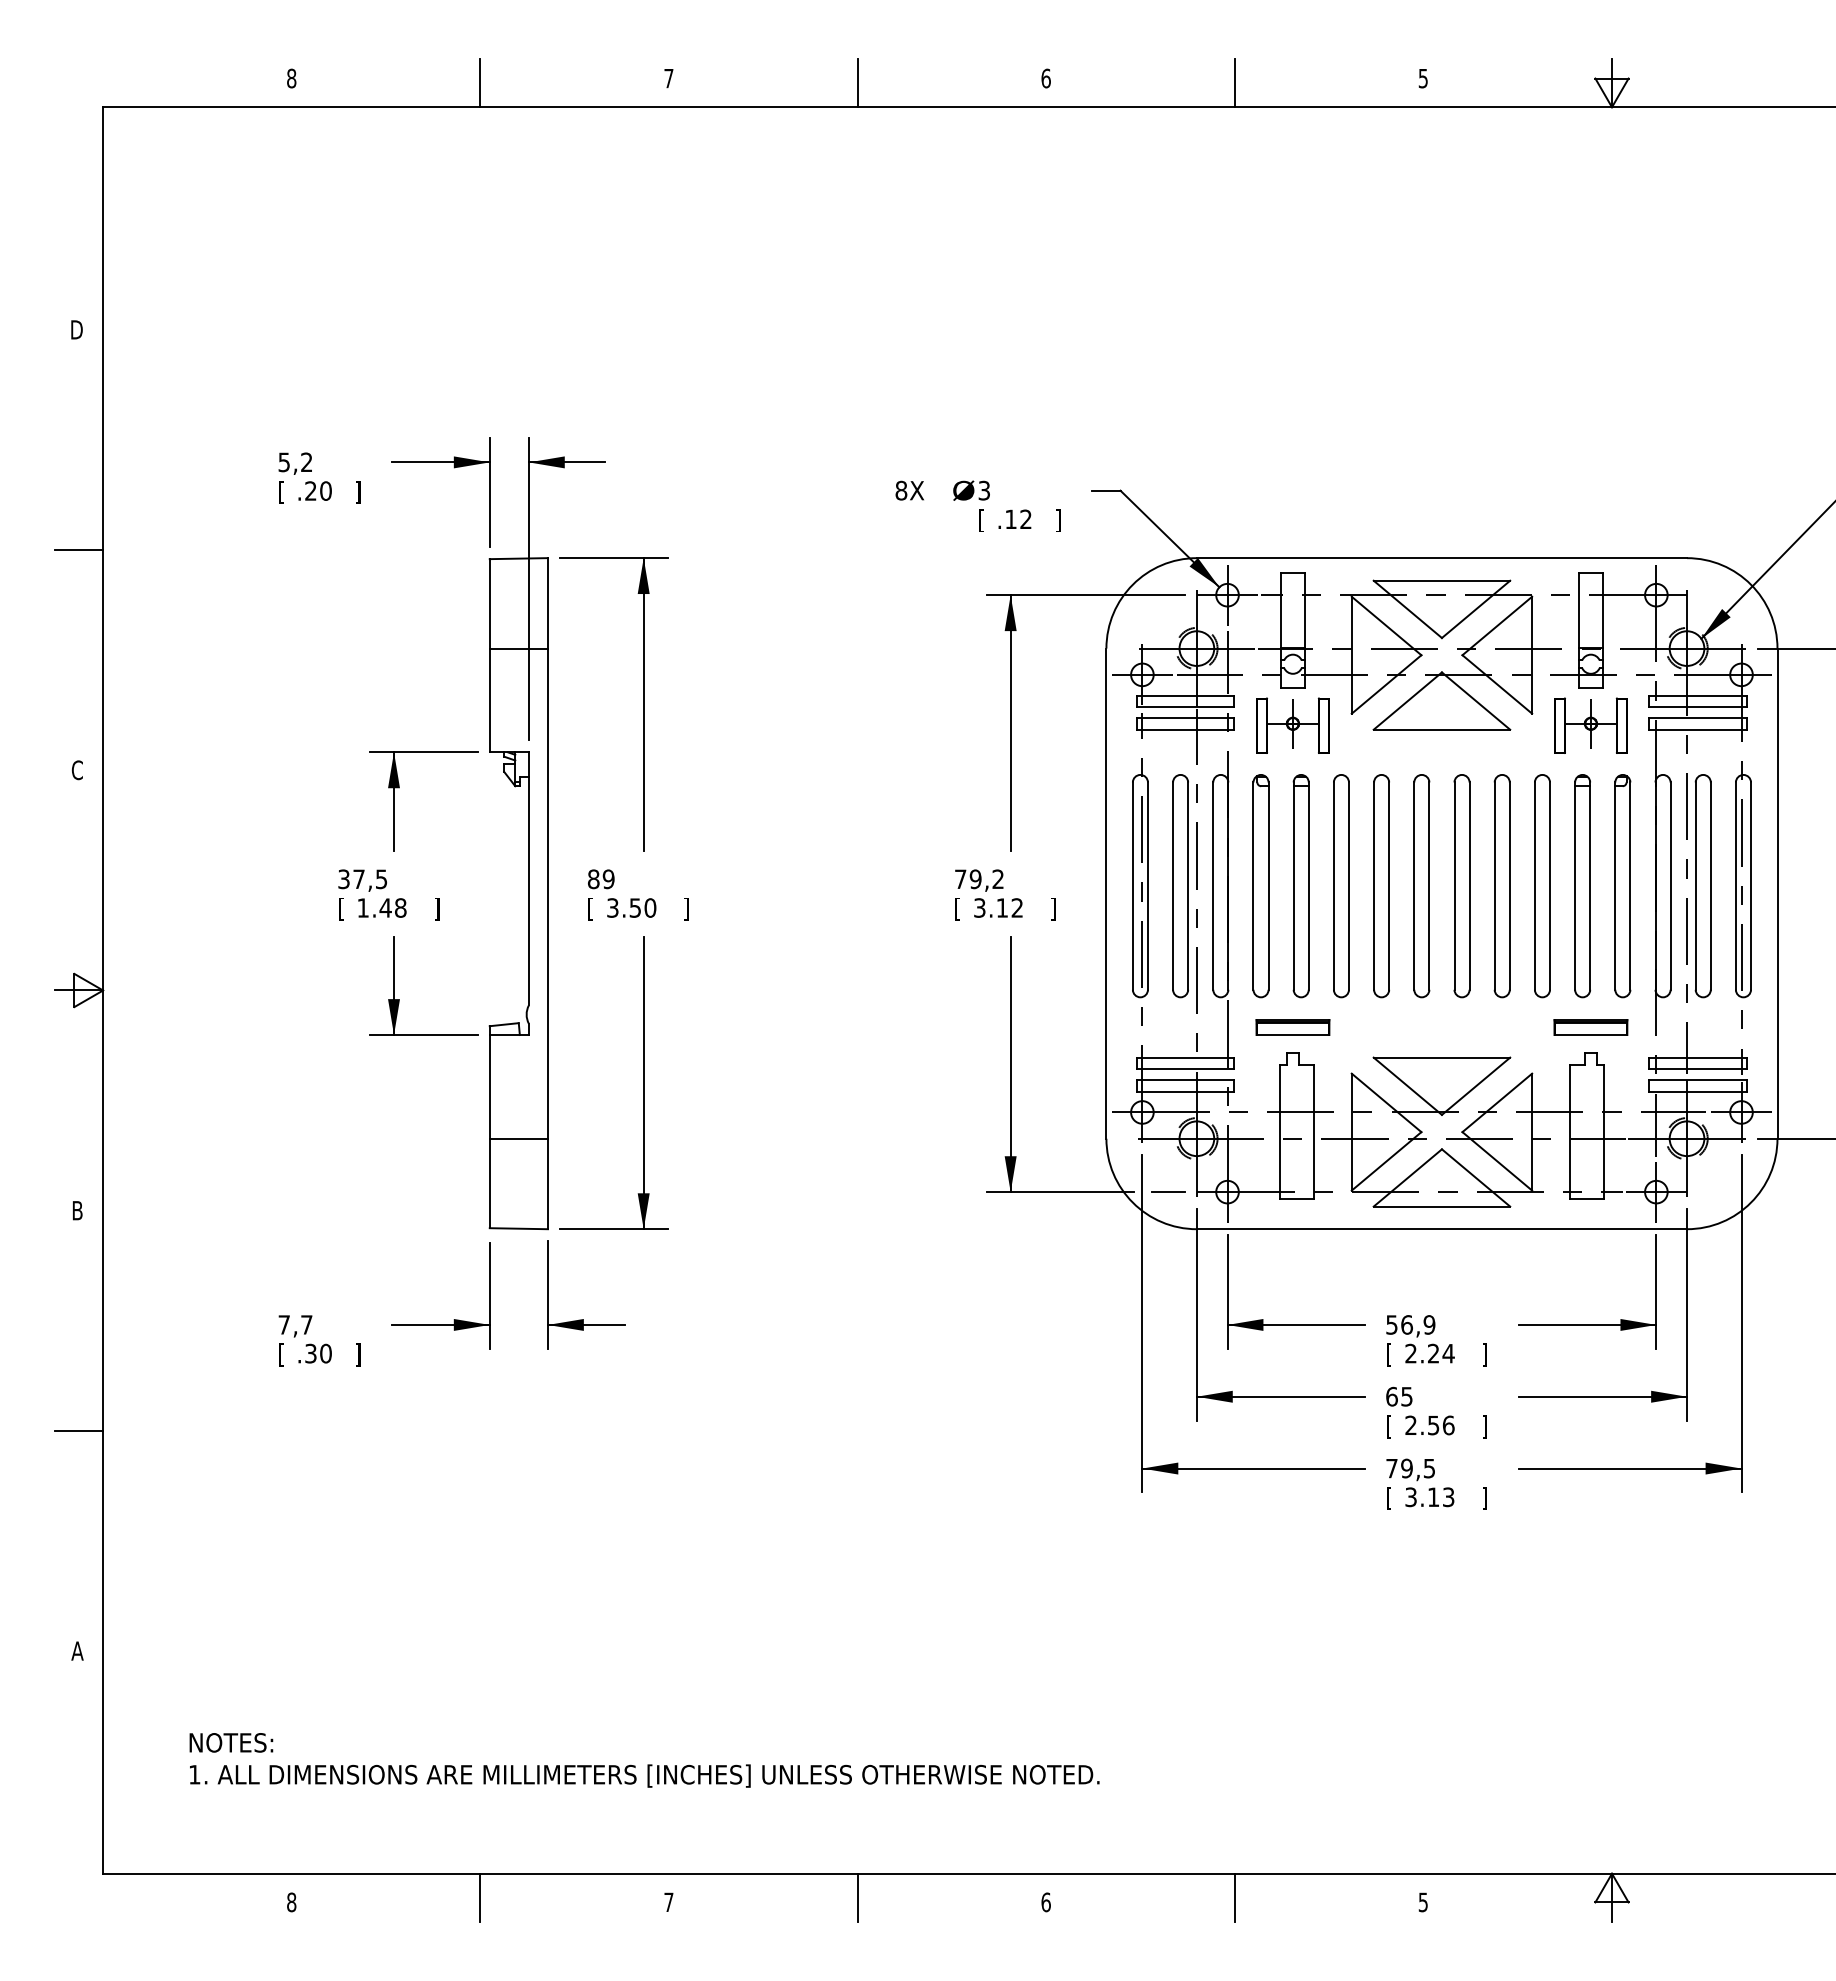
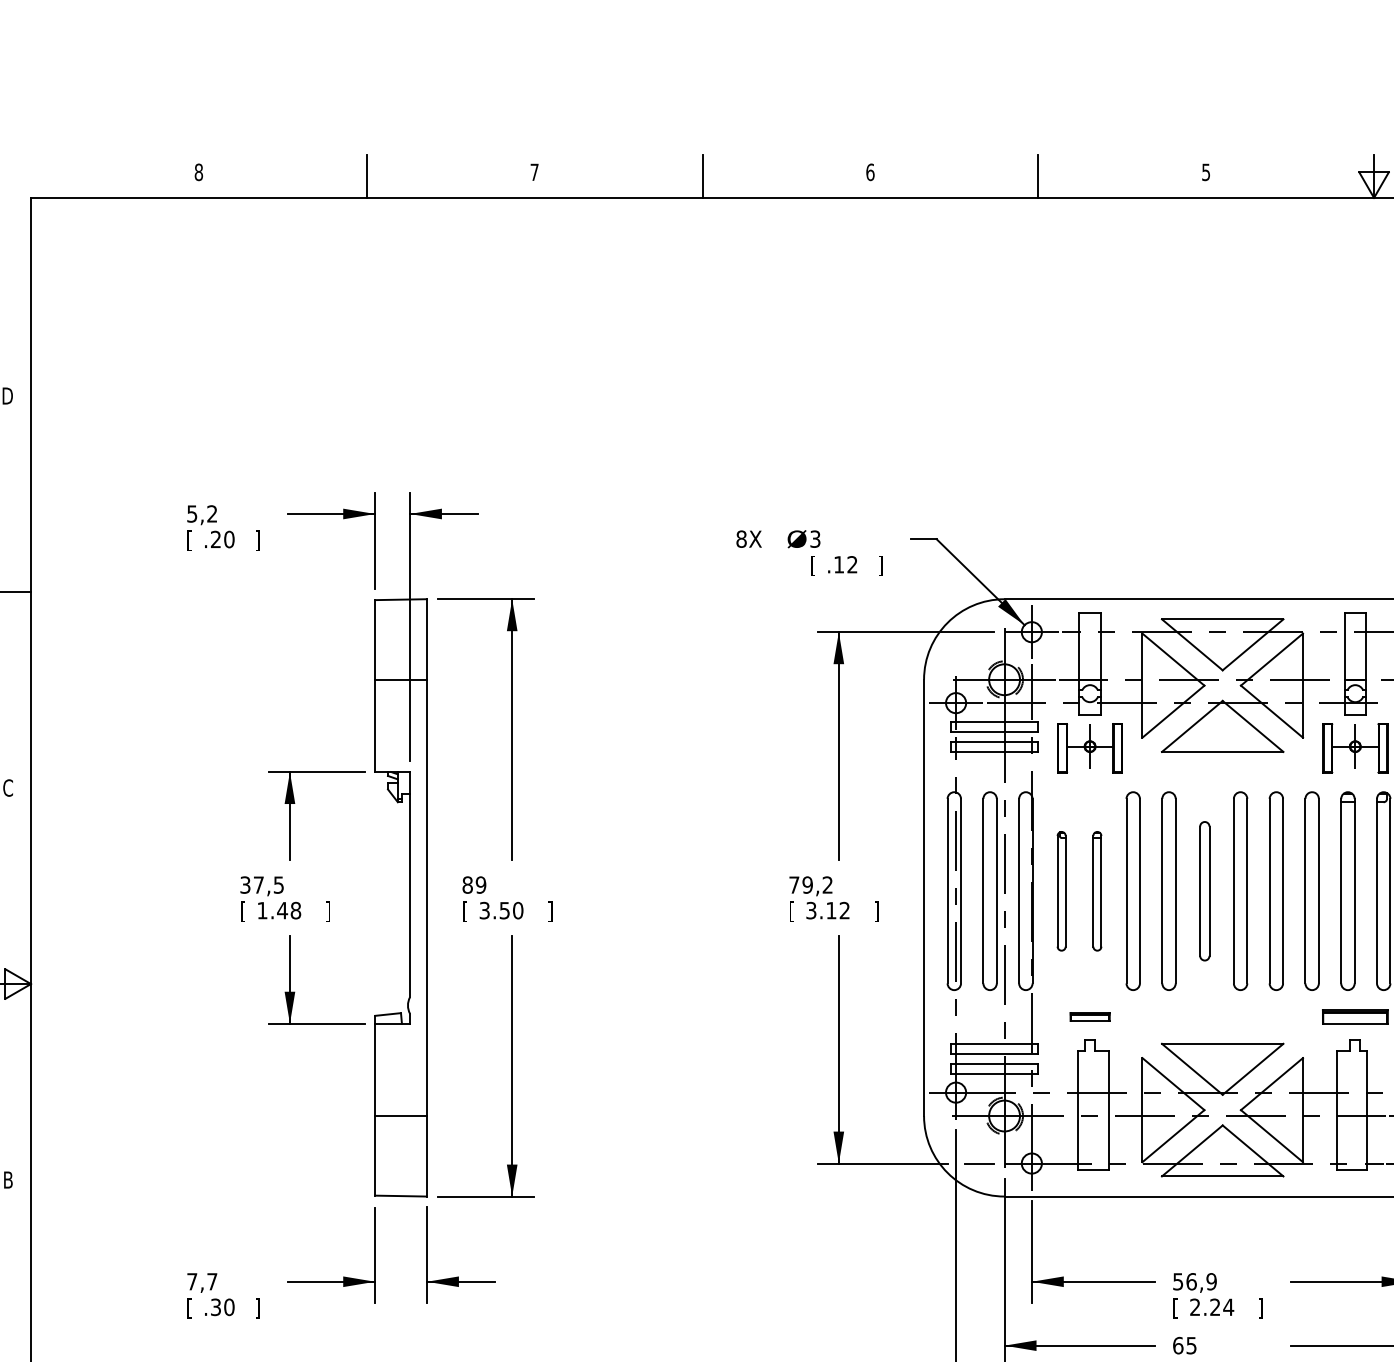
part: (1260, 886) -> (1061, 891), size x0.6
part: (1300, 886) -> (1096, 891), size x0.6
part: (1421, 886) -> (1204, 891), size x0.7
part: (1292, 1027) -> (1089, 1017), size x0.6

